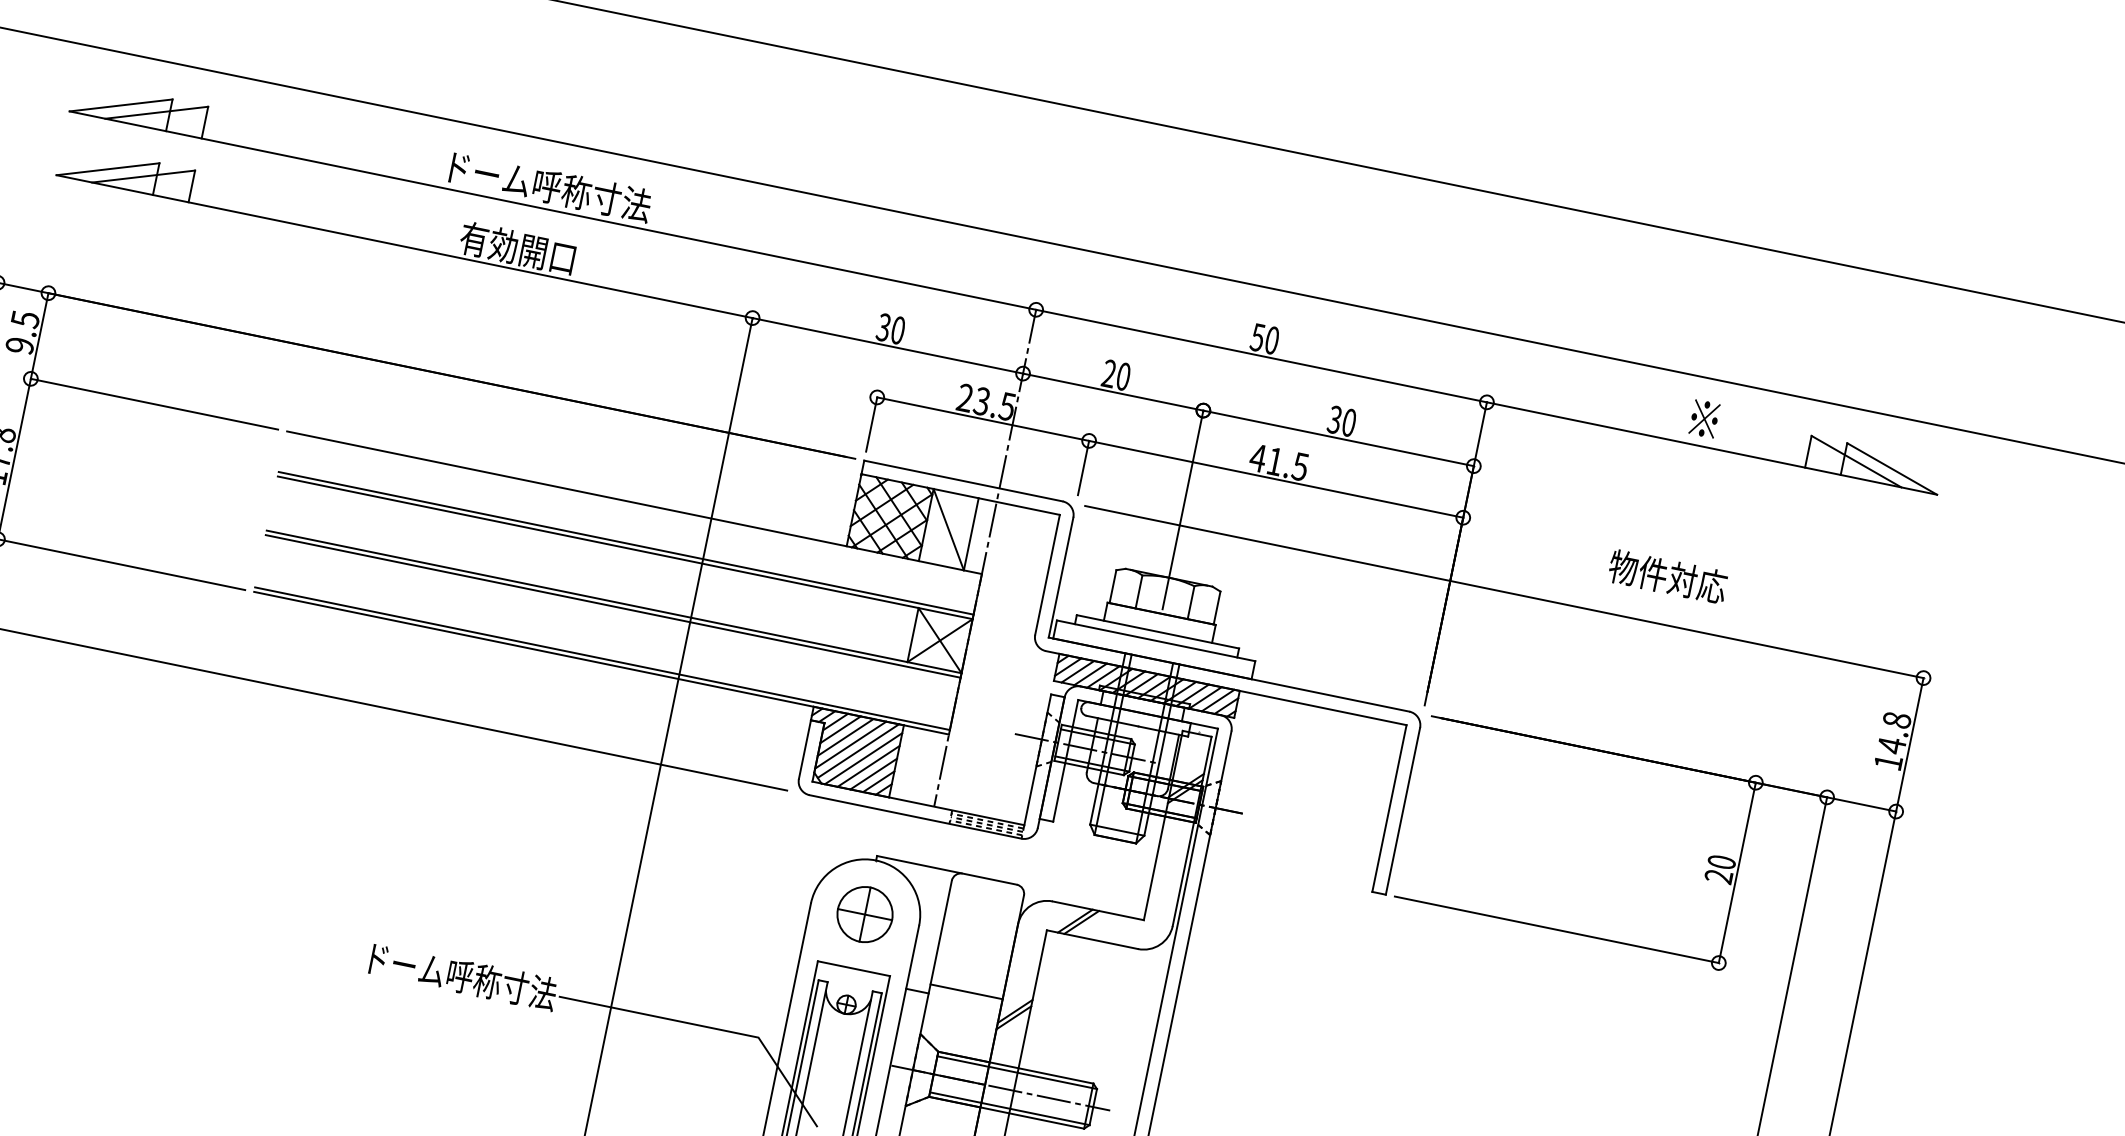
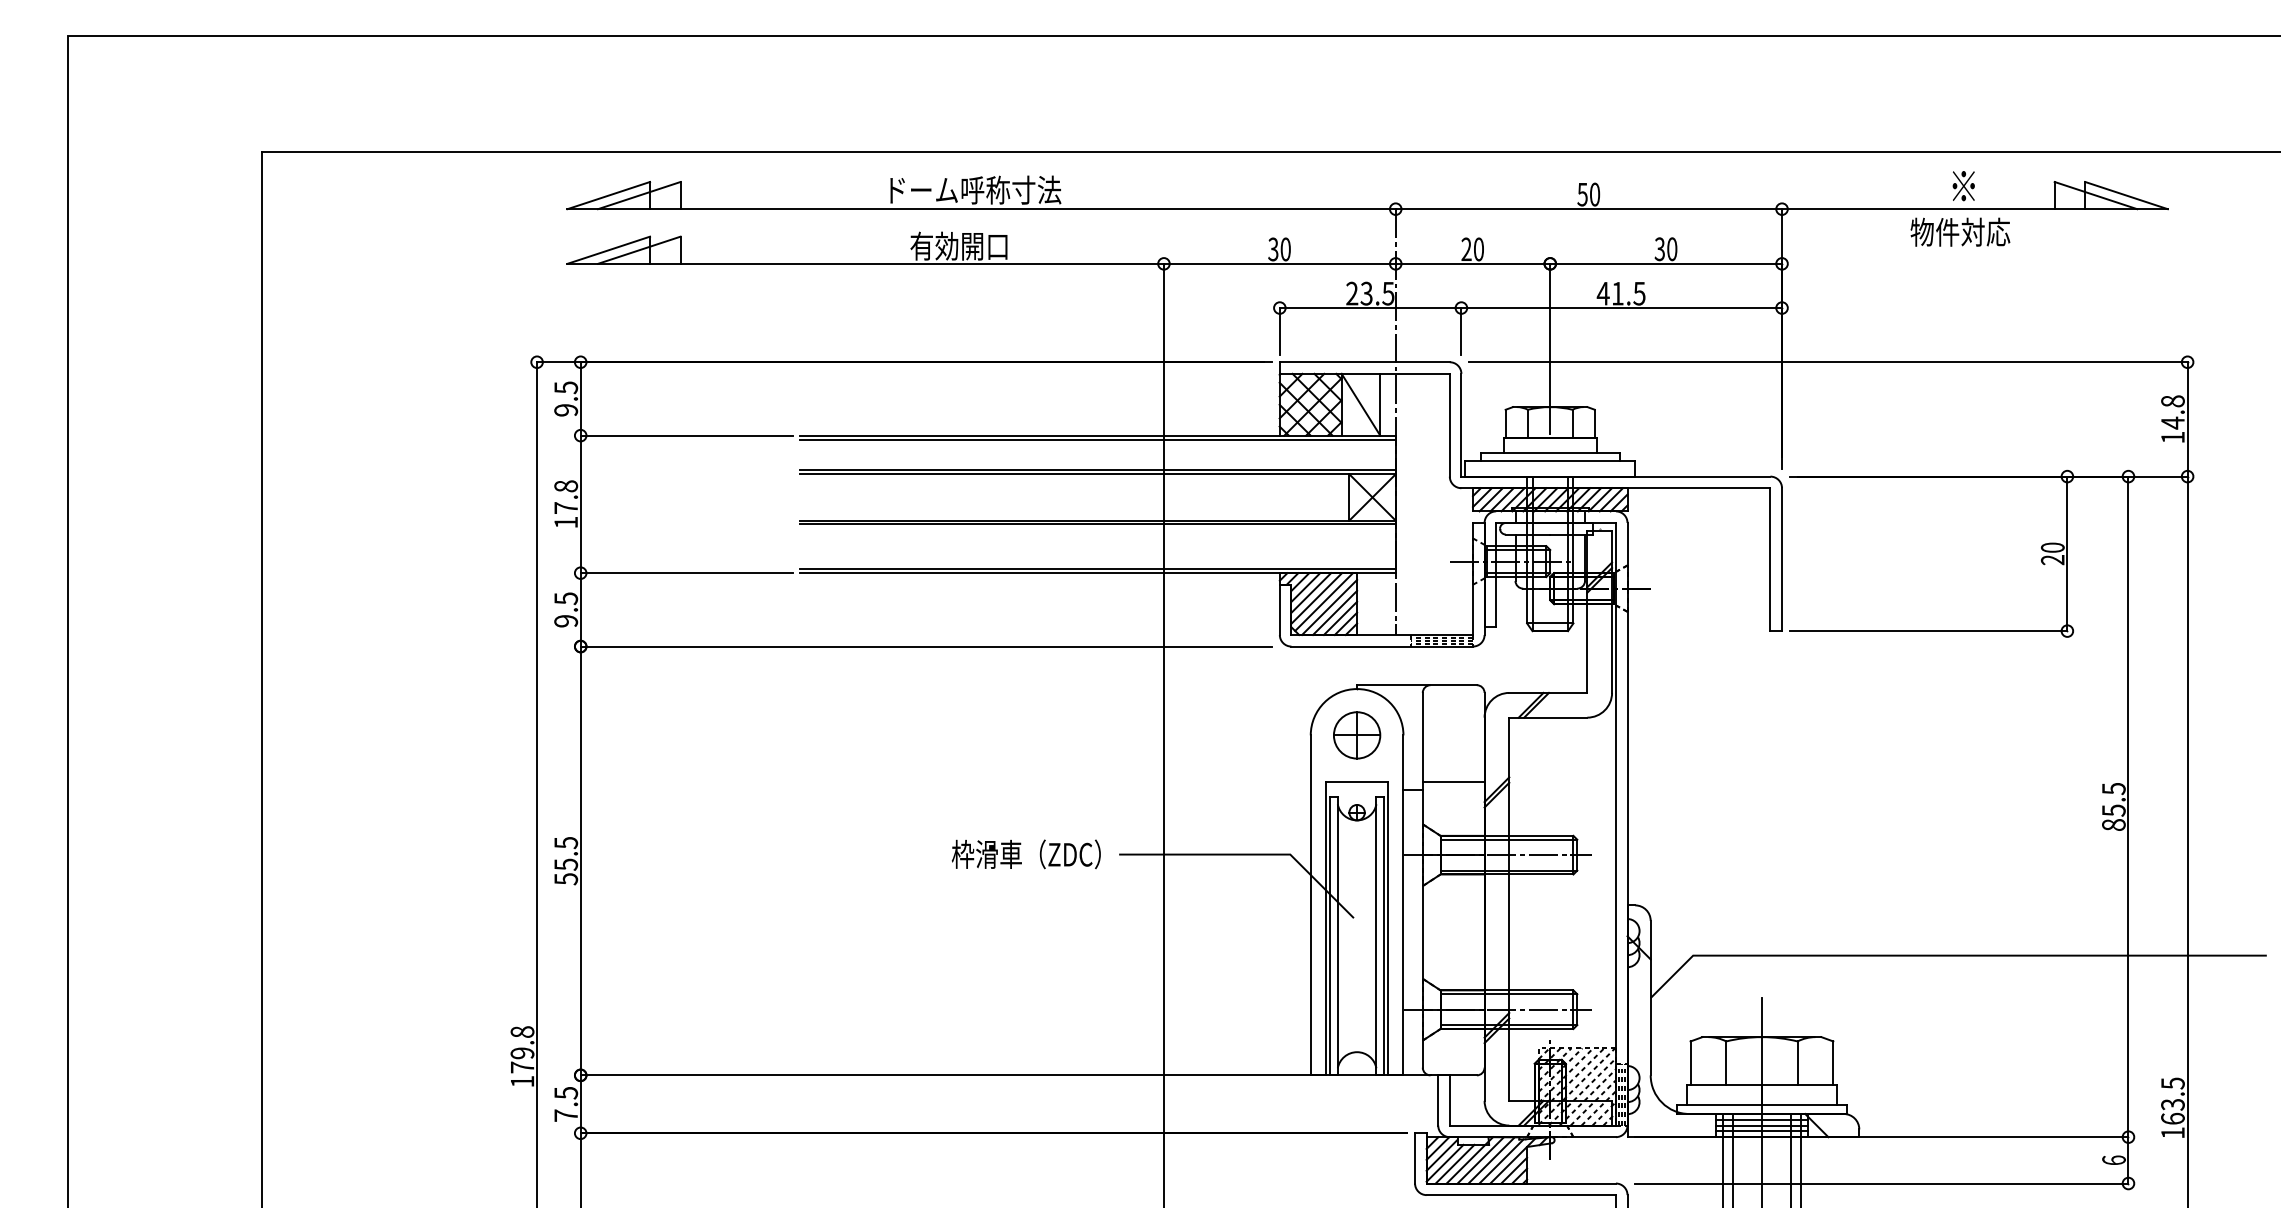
line: (632, 507) -> (1097, 439), added
text: (1668, 576) -> (1960, 231), moved
text: (458, 976) -> (1033, 854), ドーム呼称寸法 -> 枠滑車（ZDC）

